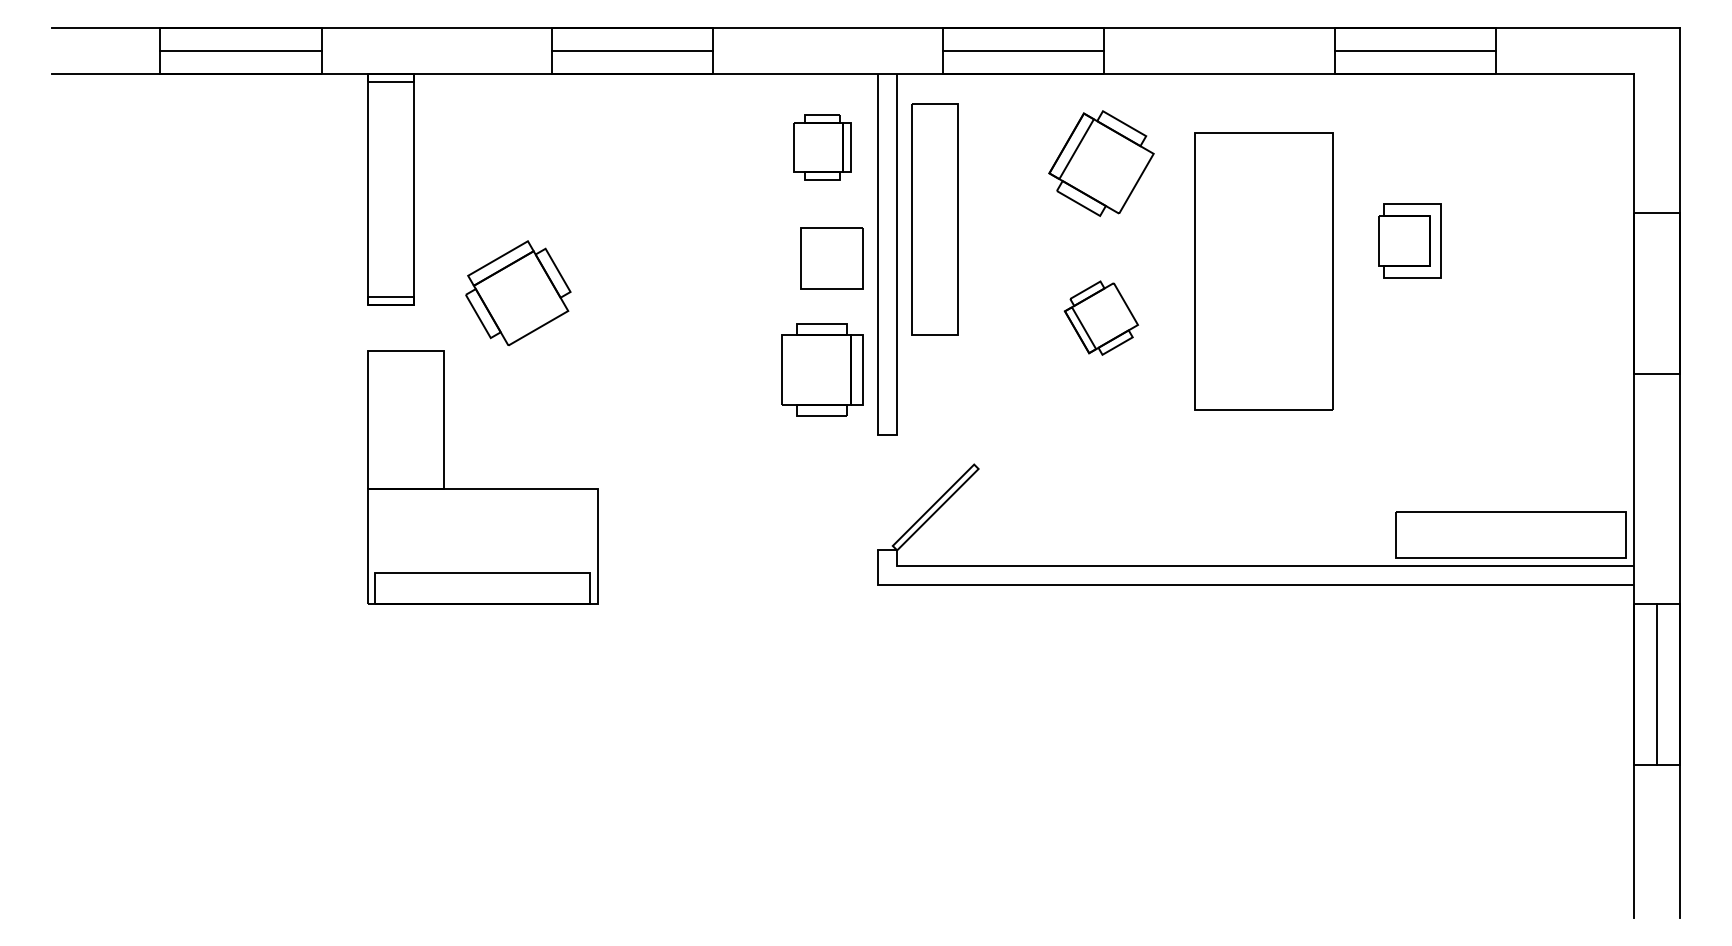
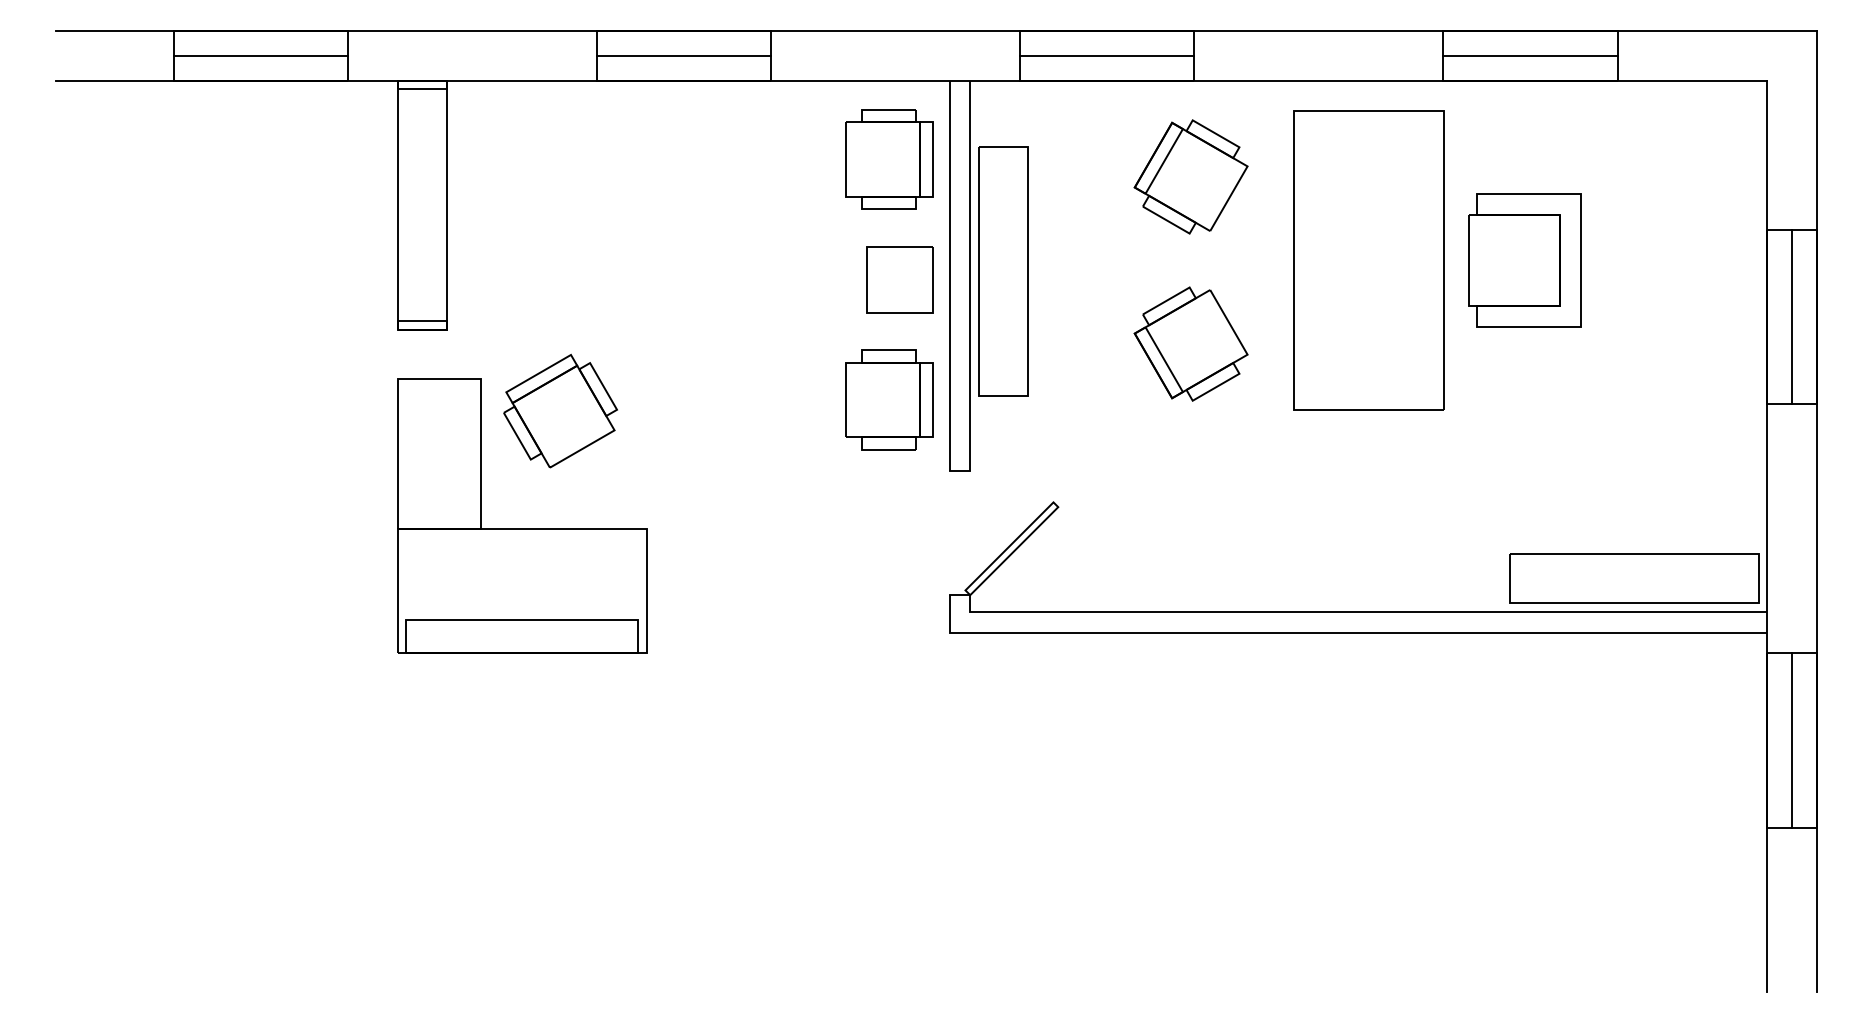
part: (822, 147) -> (889, 159), size x1.43
part: (935, 219) -> (1003, 271), moved
part: (1409, 240) -> (1524, 260), size x1.67
part: (1263, 271) -> (1368, 260), moved
part: (518, 292) -> (560, 410), moved
line: (1656, 293) -> (1791, 317), added
part: (1100, 317) -> (1190, 343), size x1.43

